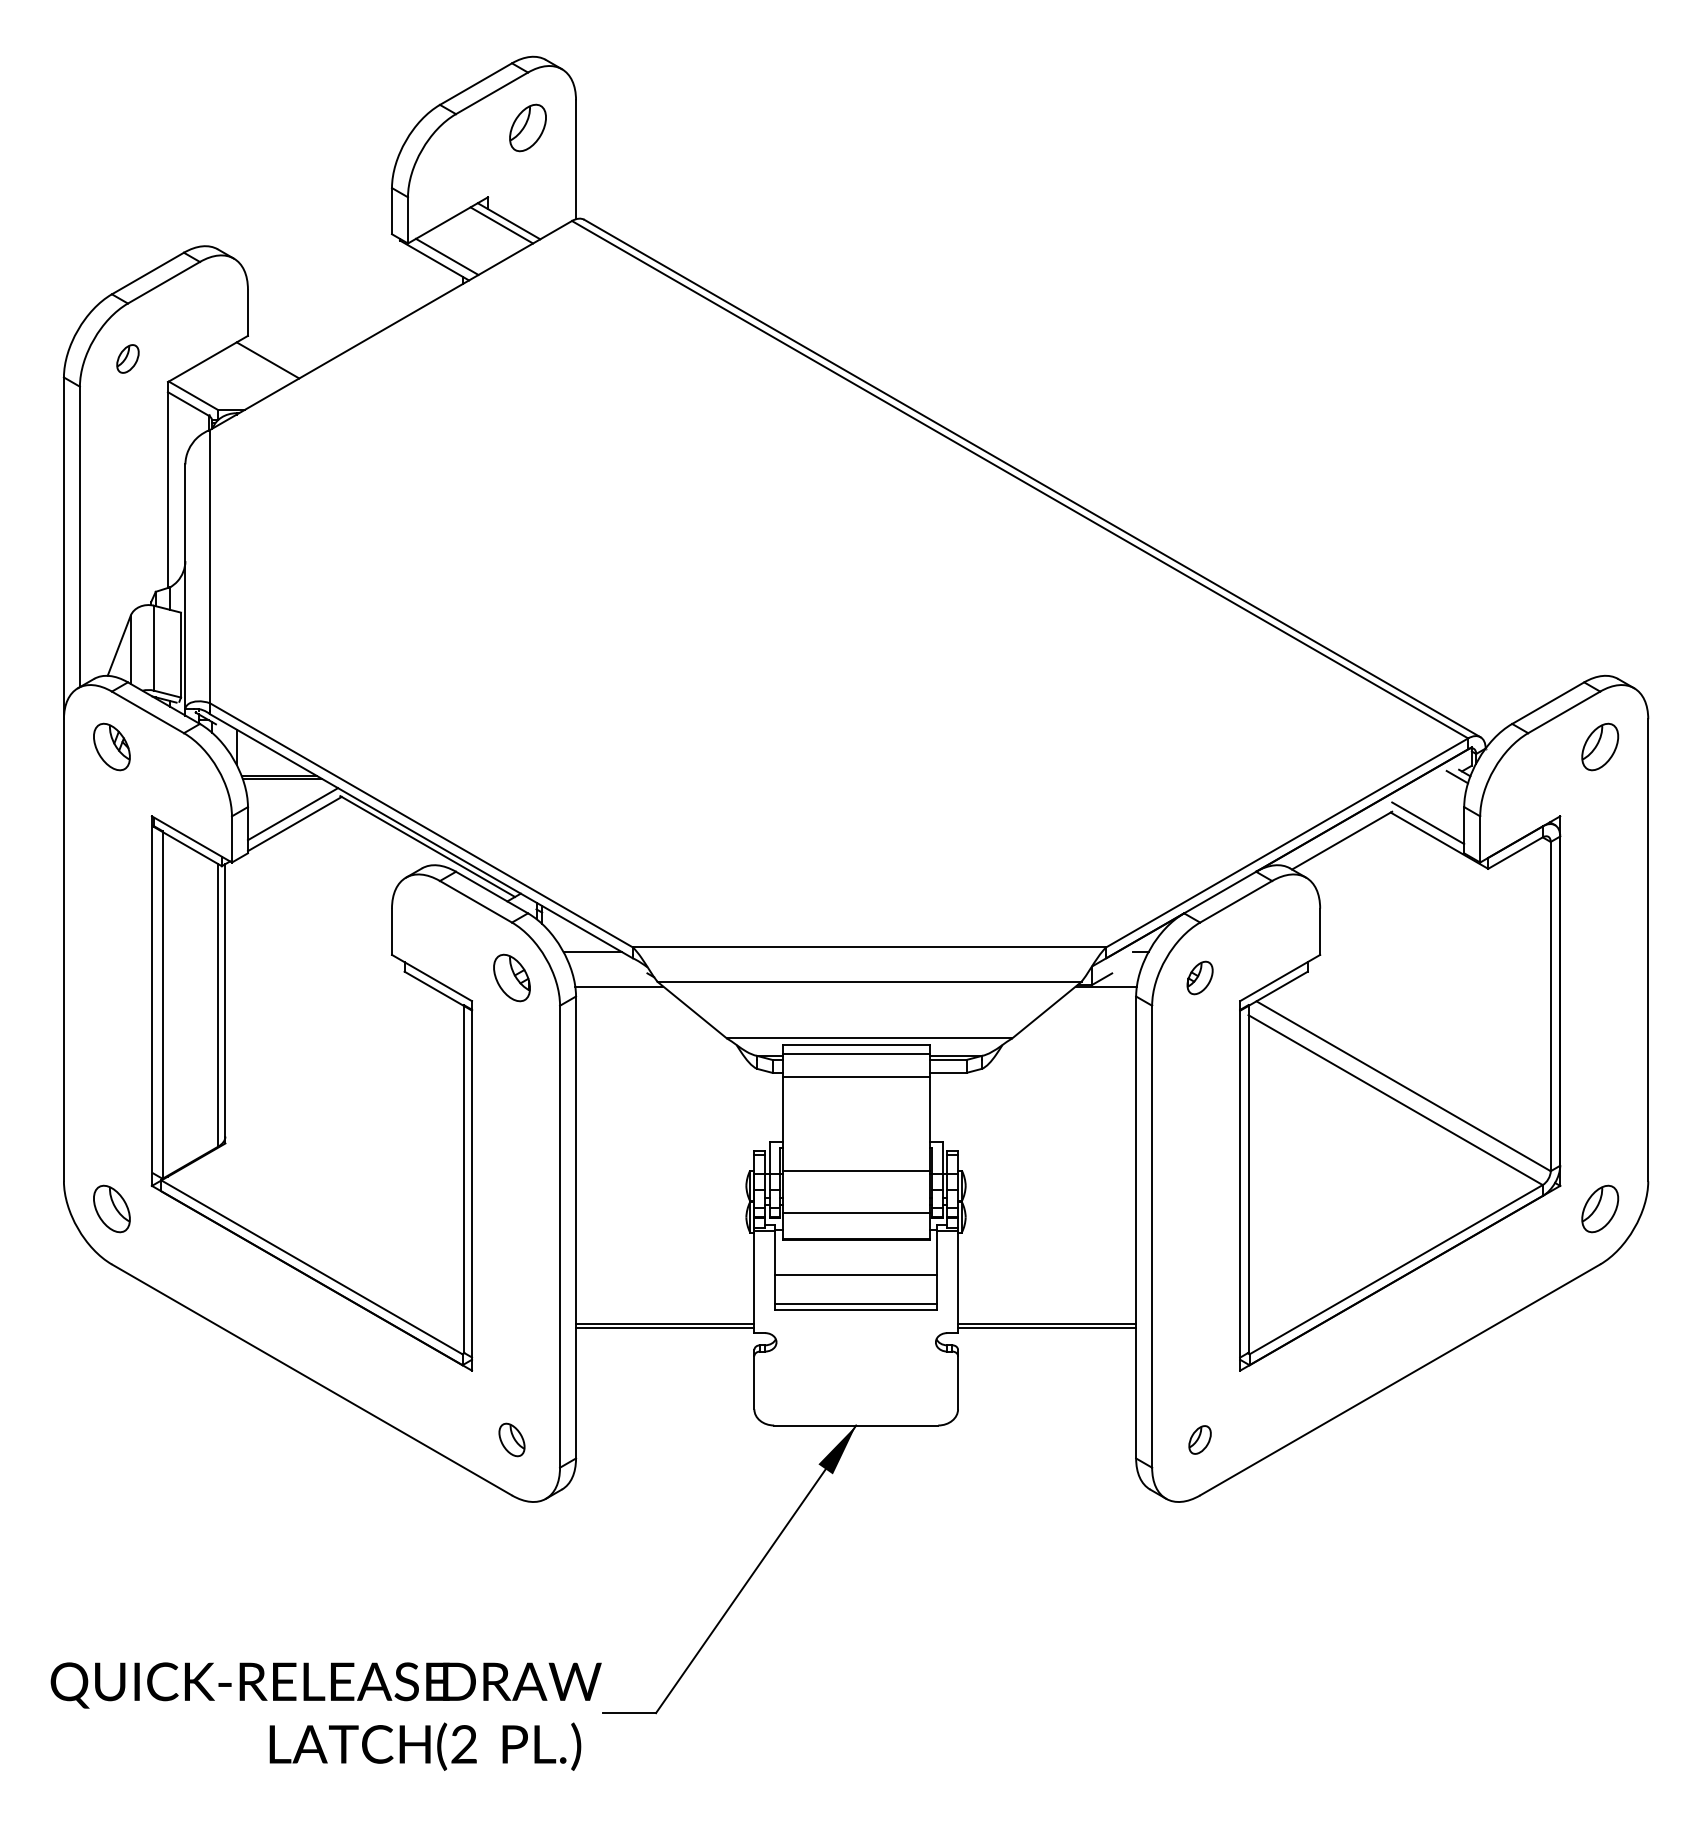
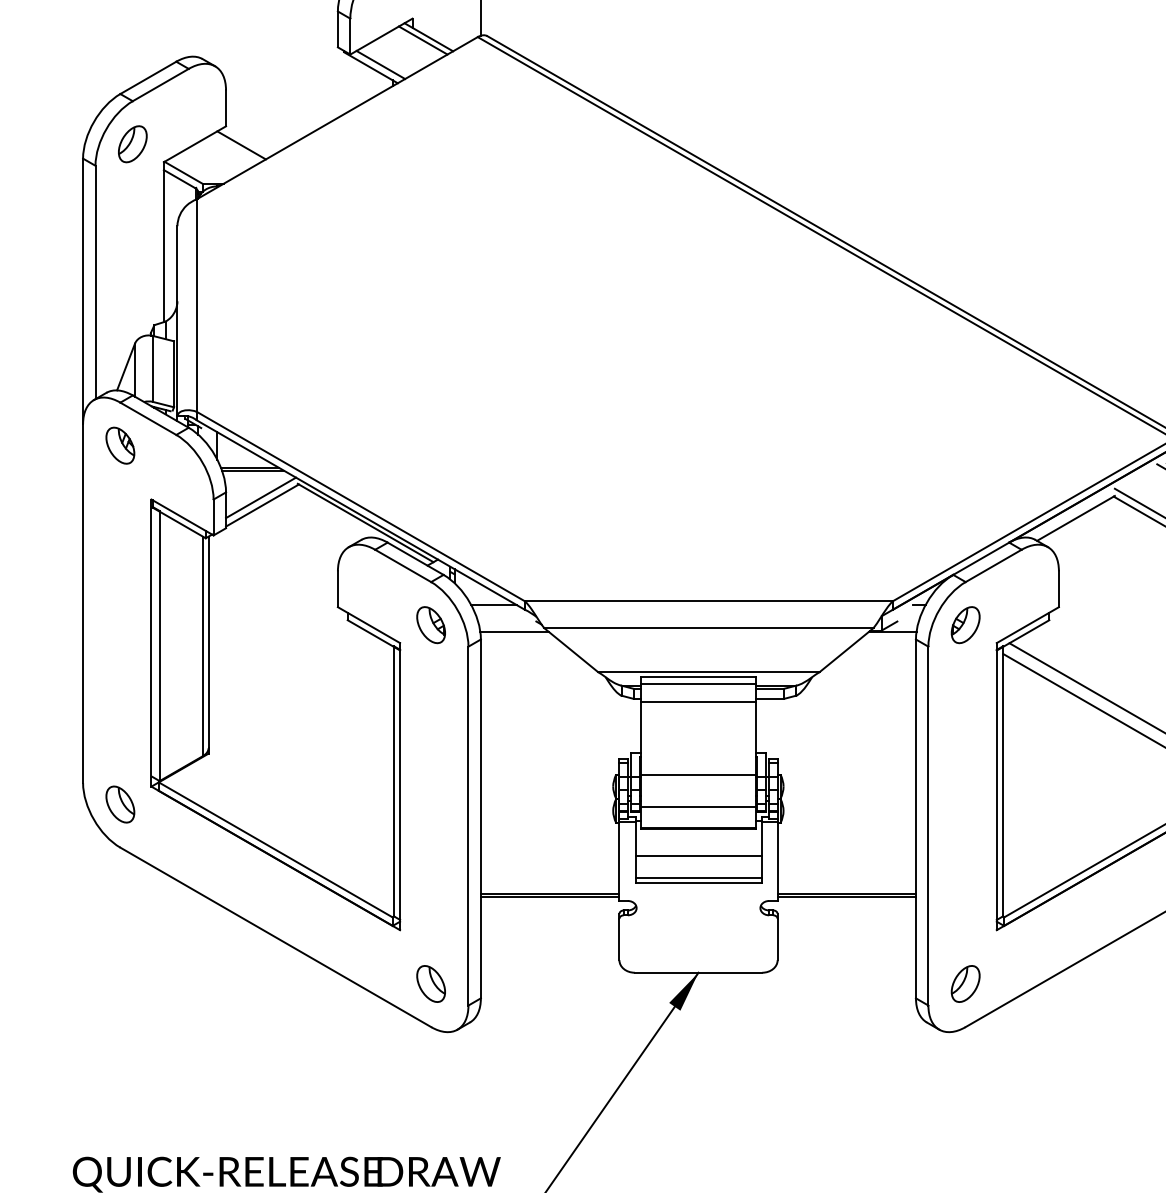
part: (127, 358) -> (132, 143), size x1.67
part: (1199, 977) -> (965, 624), size x1.43
part: (511, 1439) -> (430, 983), size x1.43
part: (1199, 1439) -> (965, 983), size x1.67

